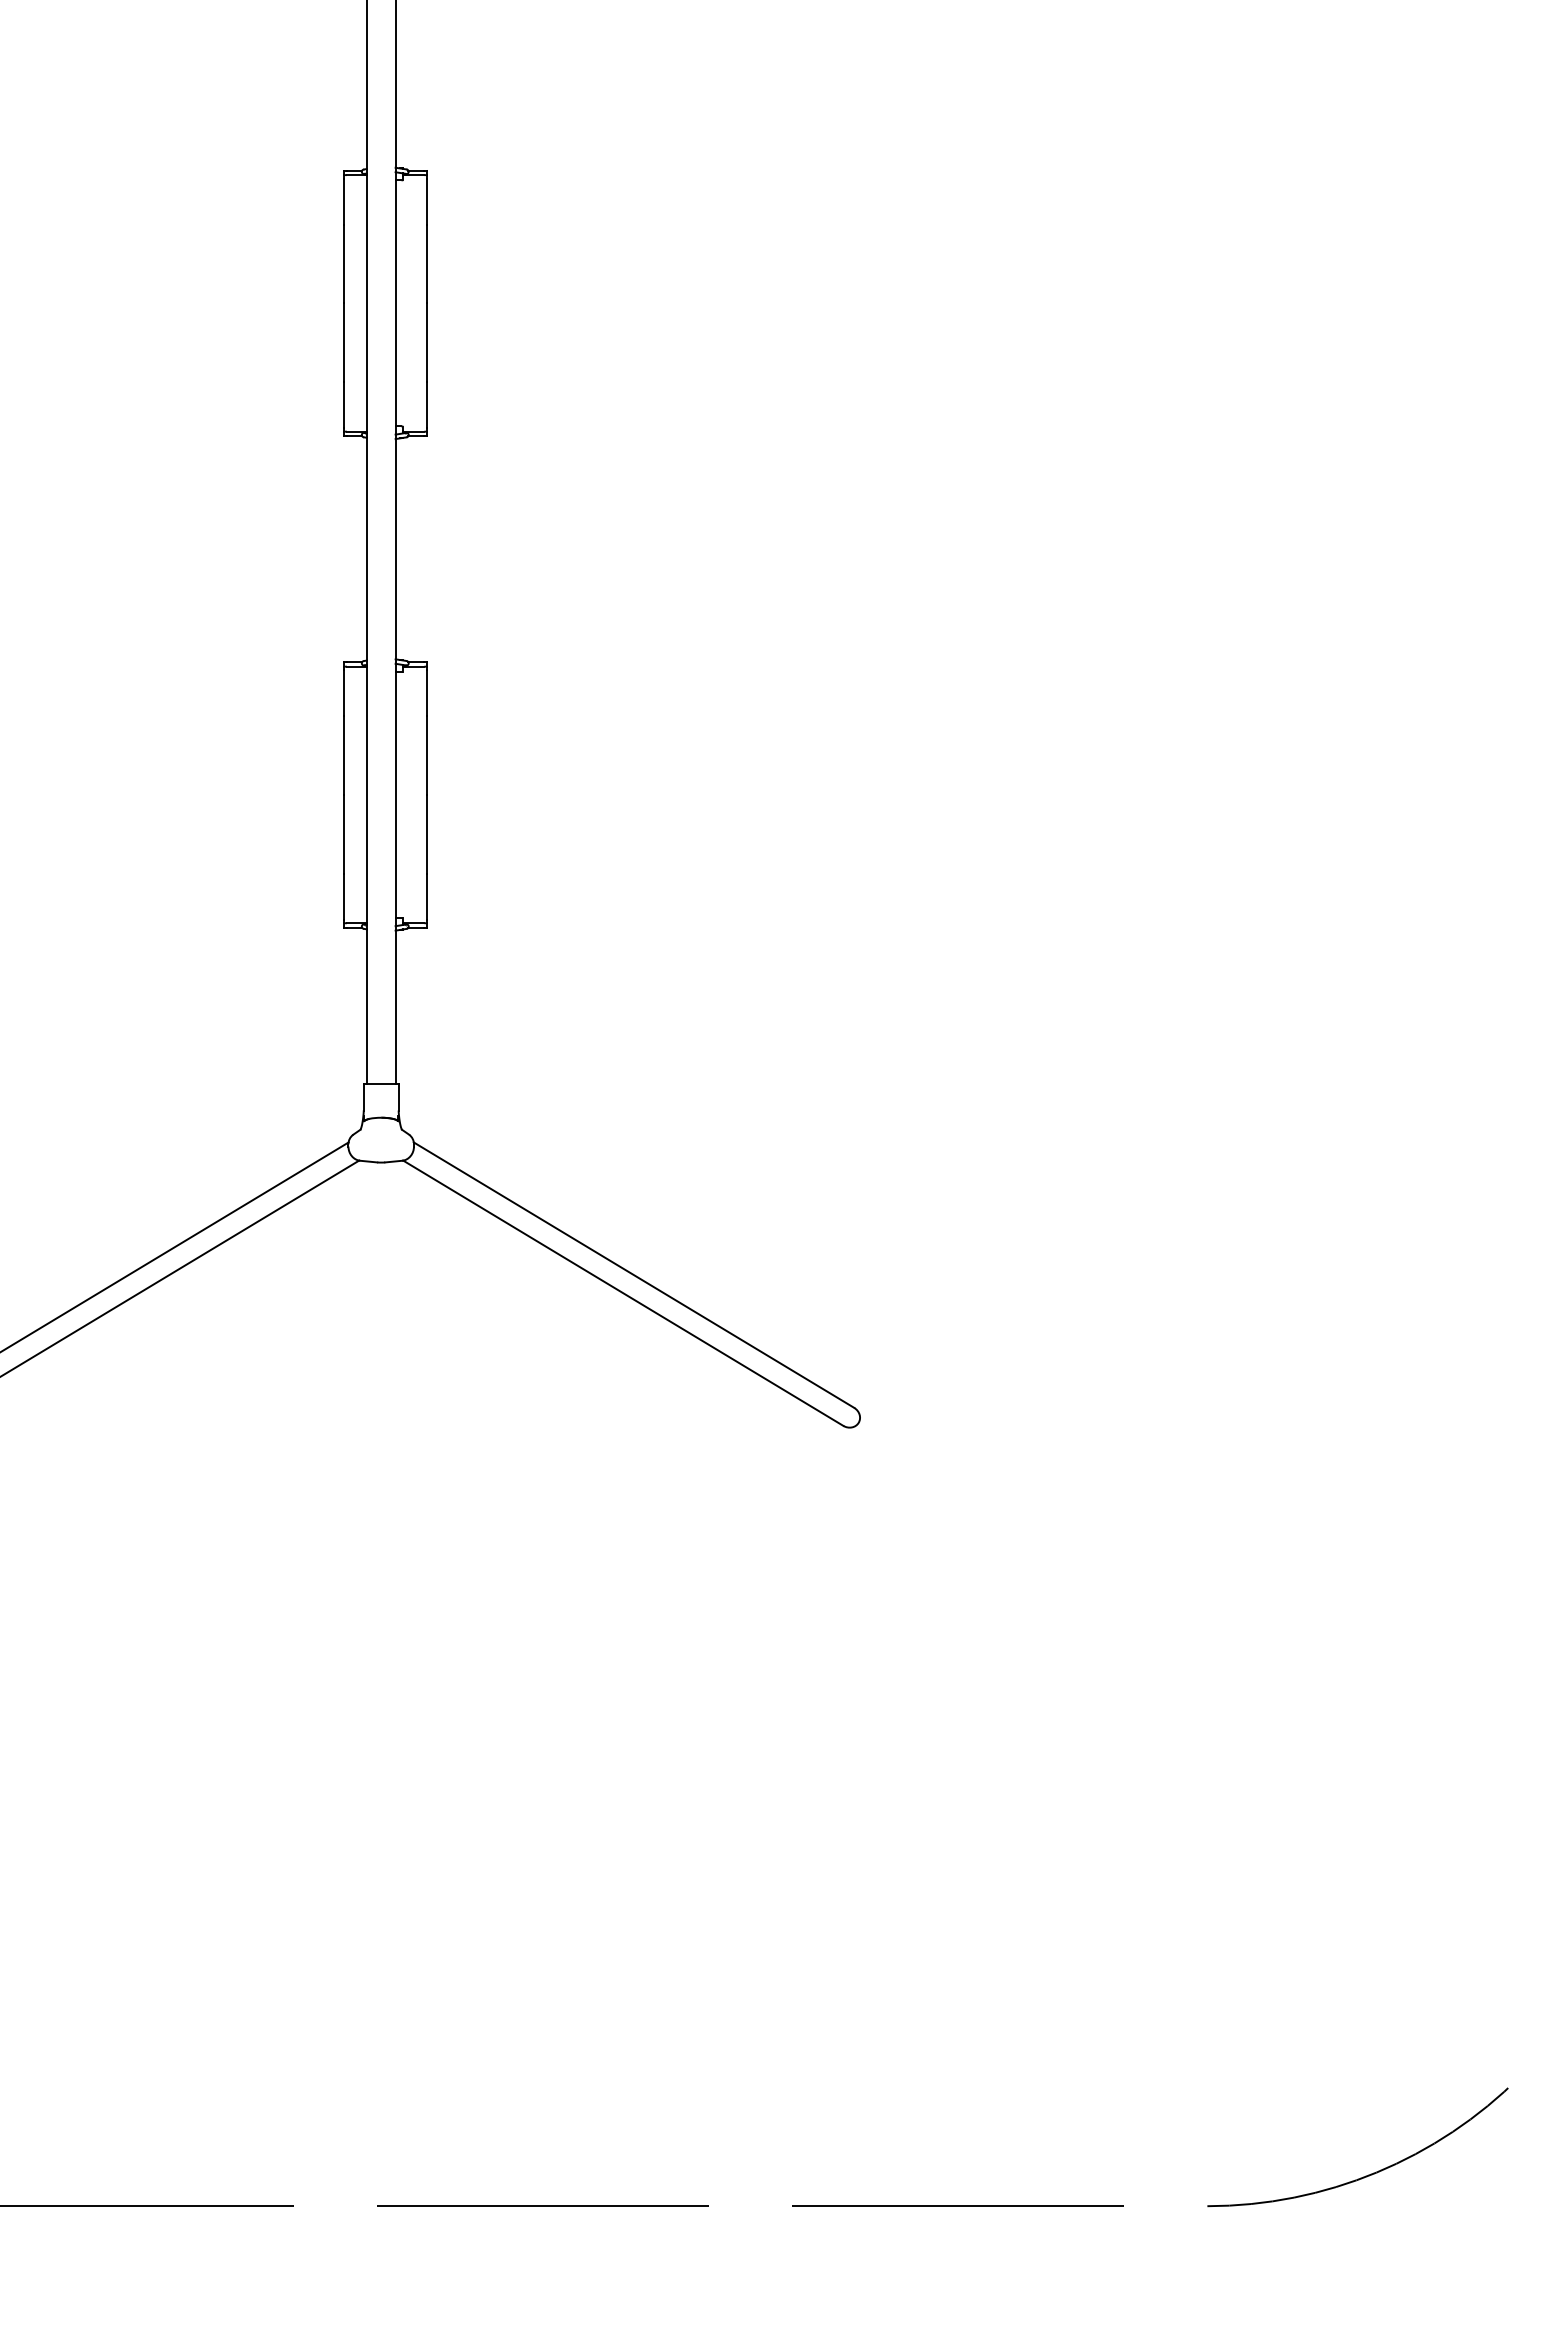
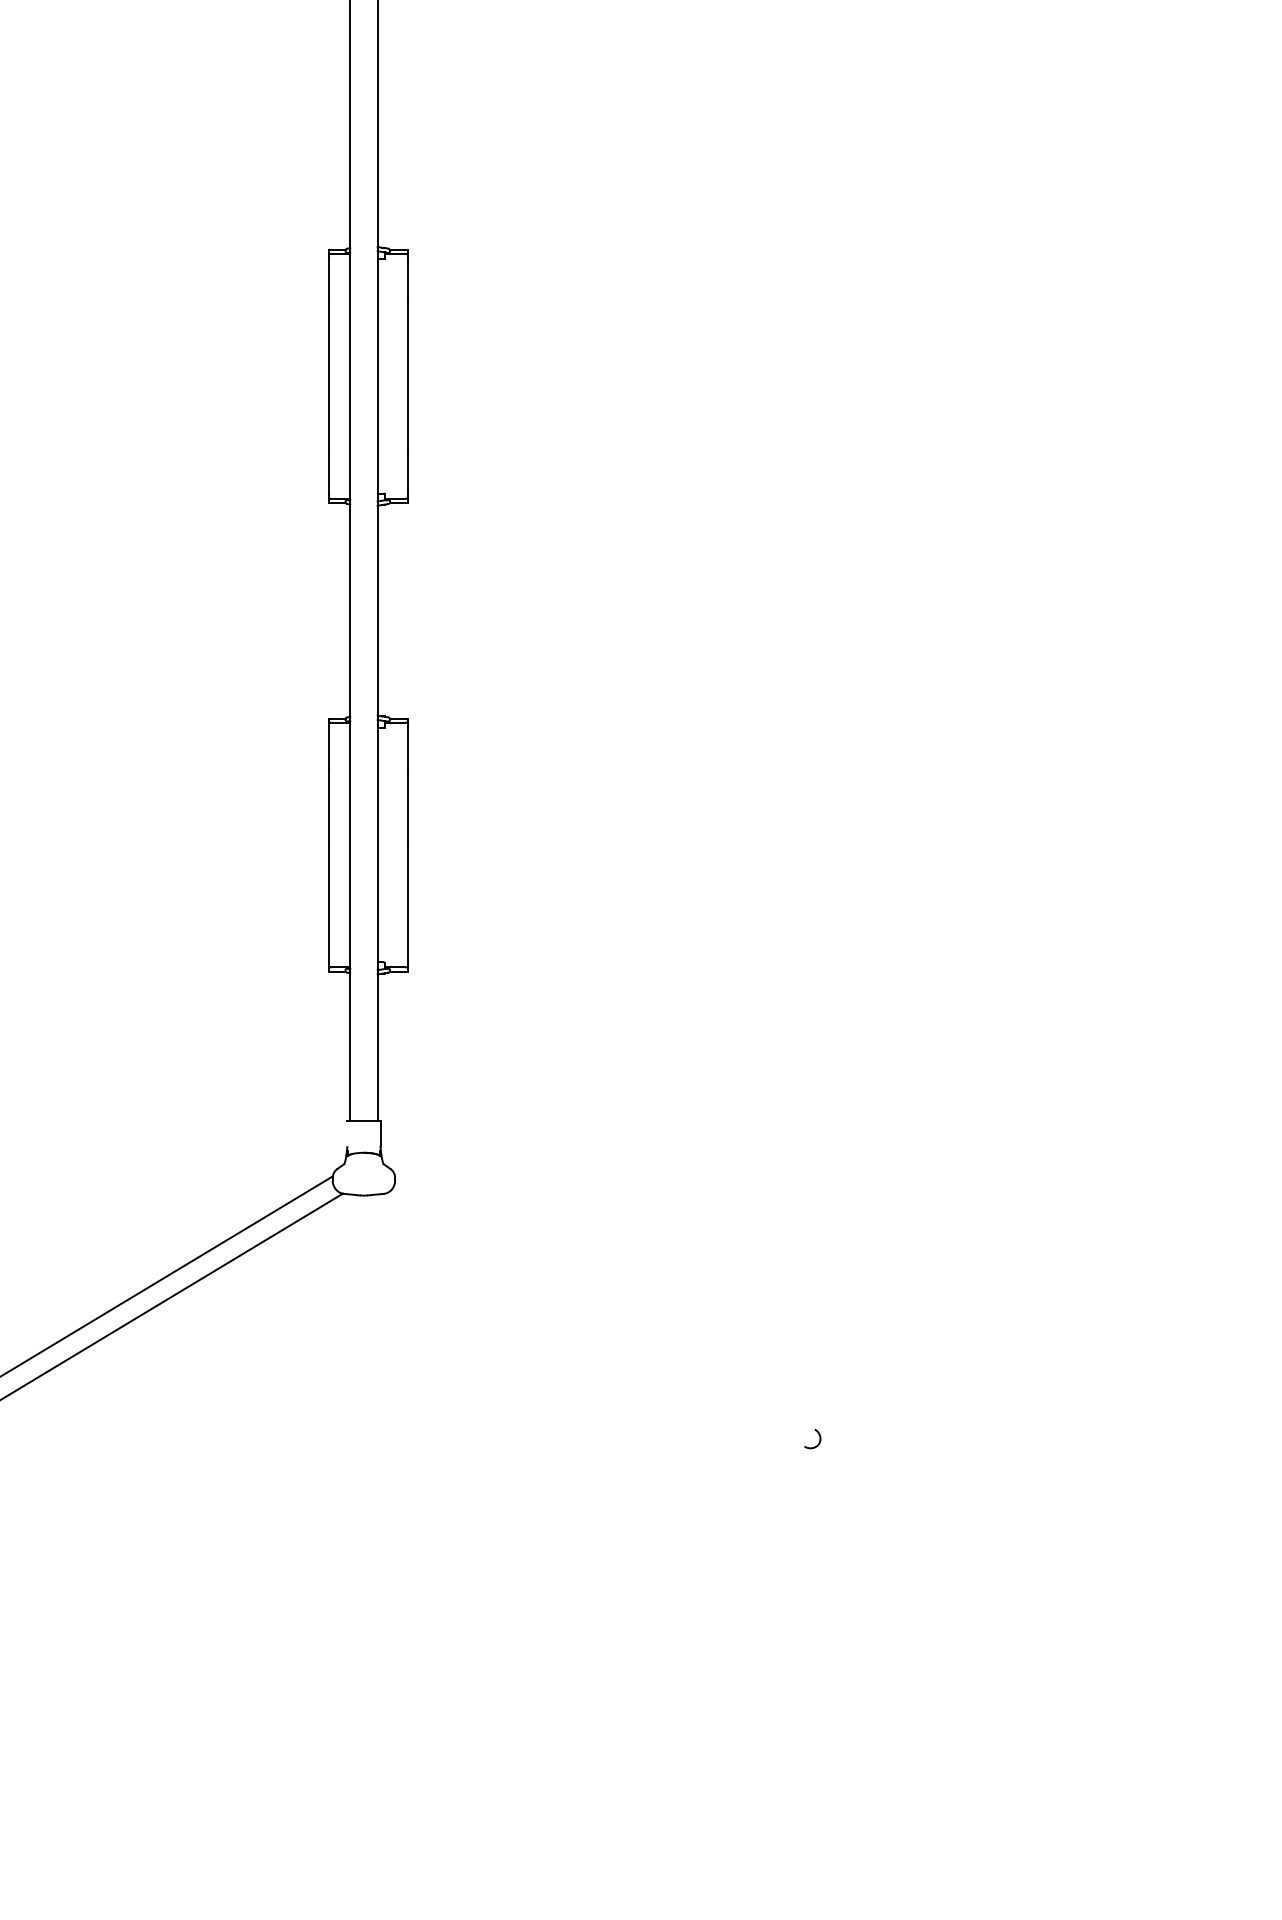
line: (363, 1097) -> (347, 1133), removed
line: (633, 1274) -> (604, 1302), removed
line: (623, 1292) -> (594, 1319), removed

